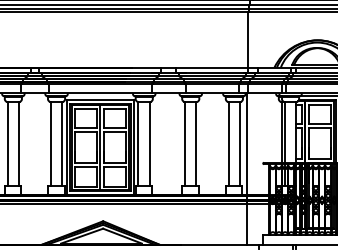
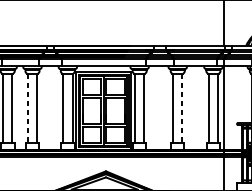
line: (7, 144) -> (27, 108), solid -> dashed
line: (196, 144) -> (182, 108), solid -> dashed

